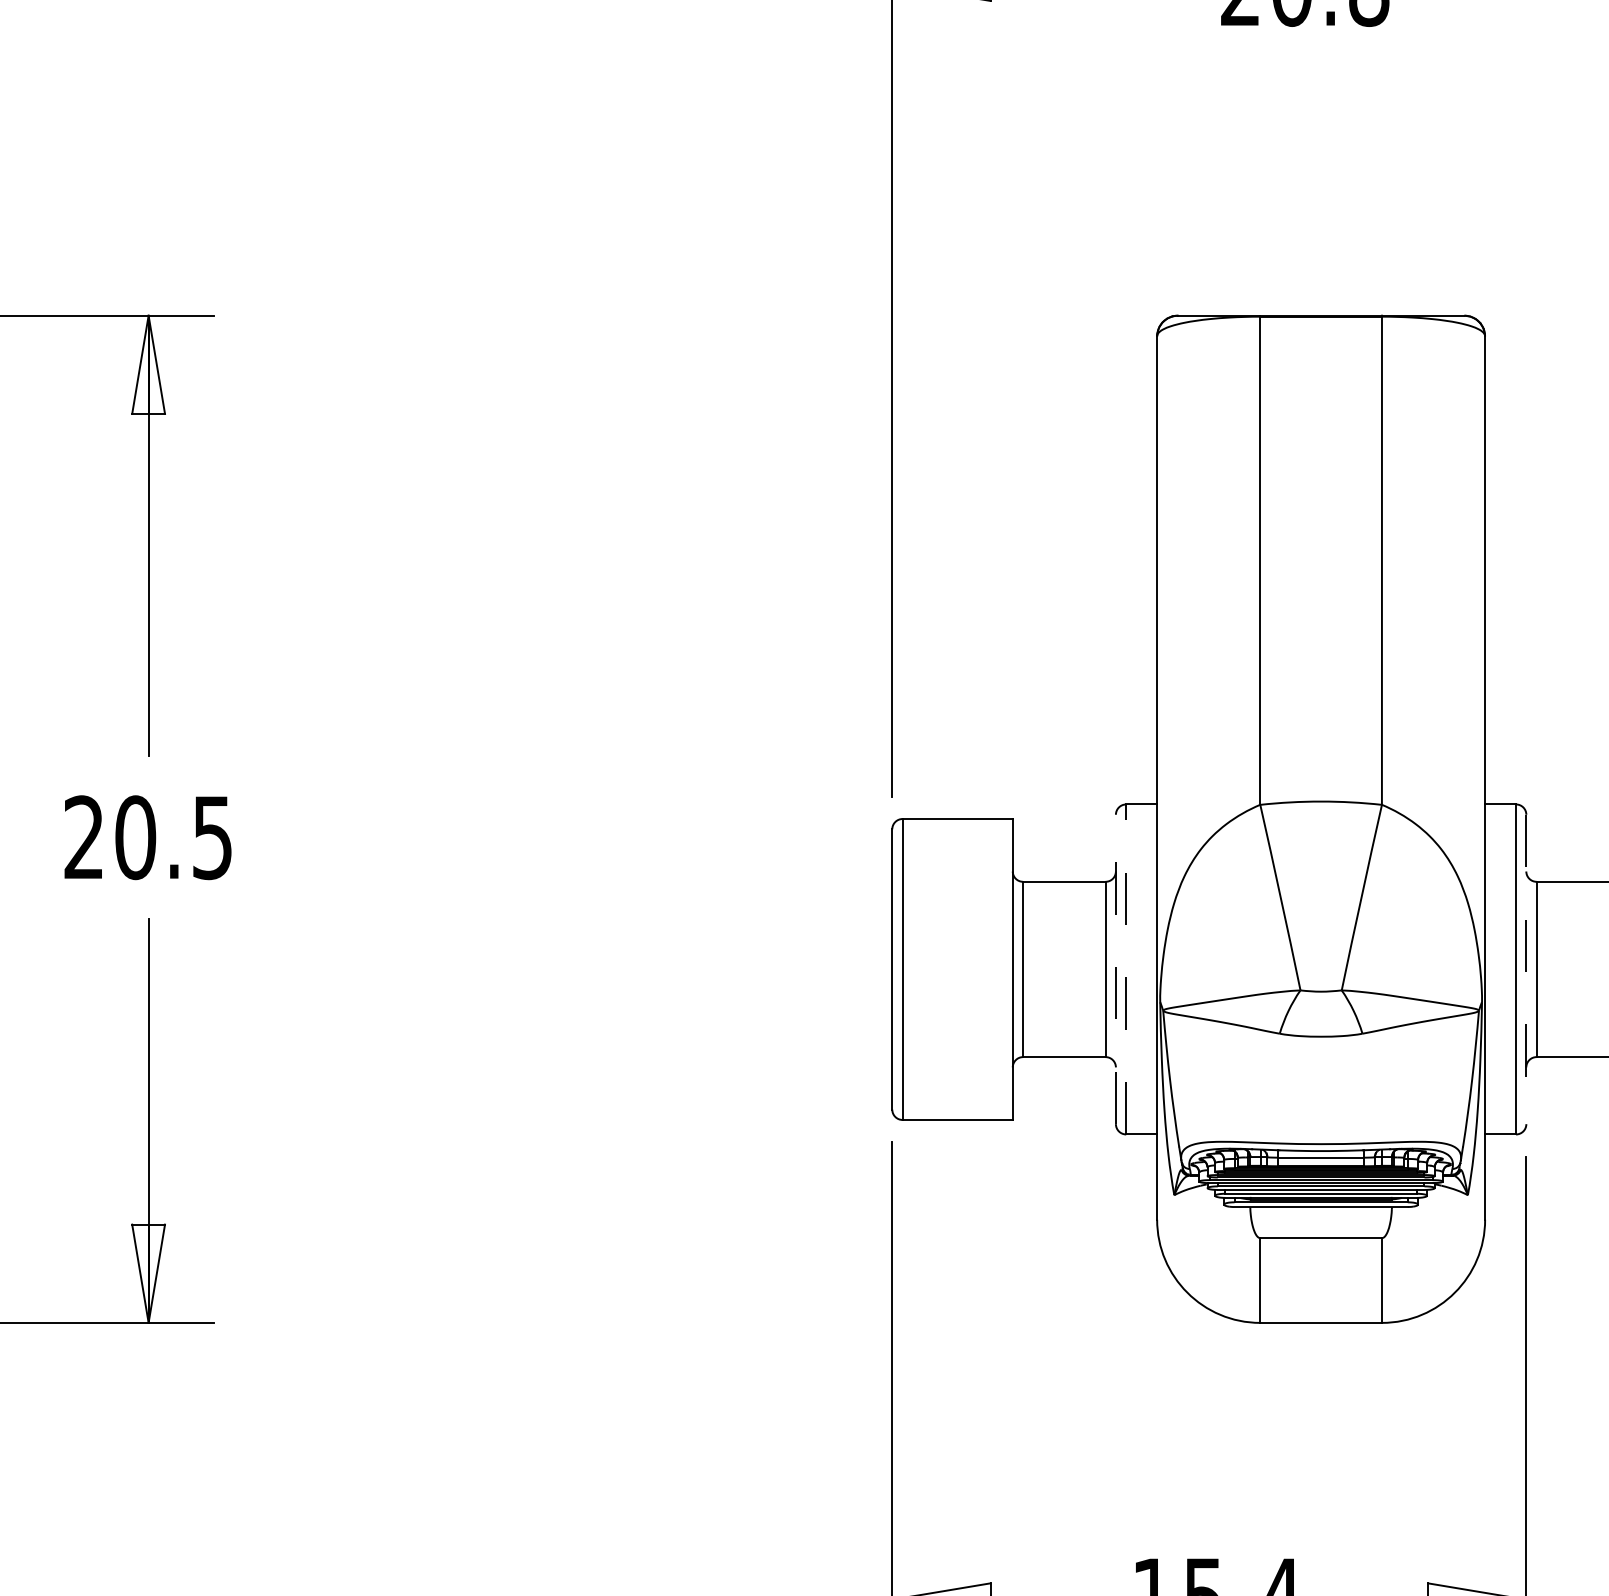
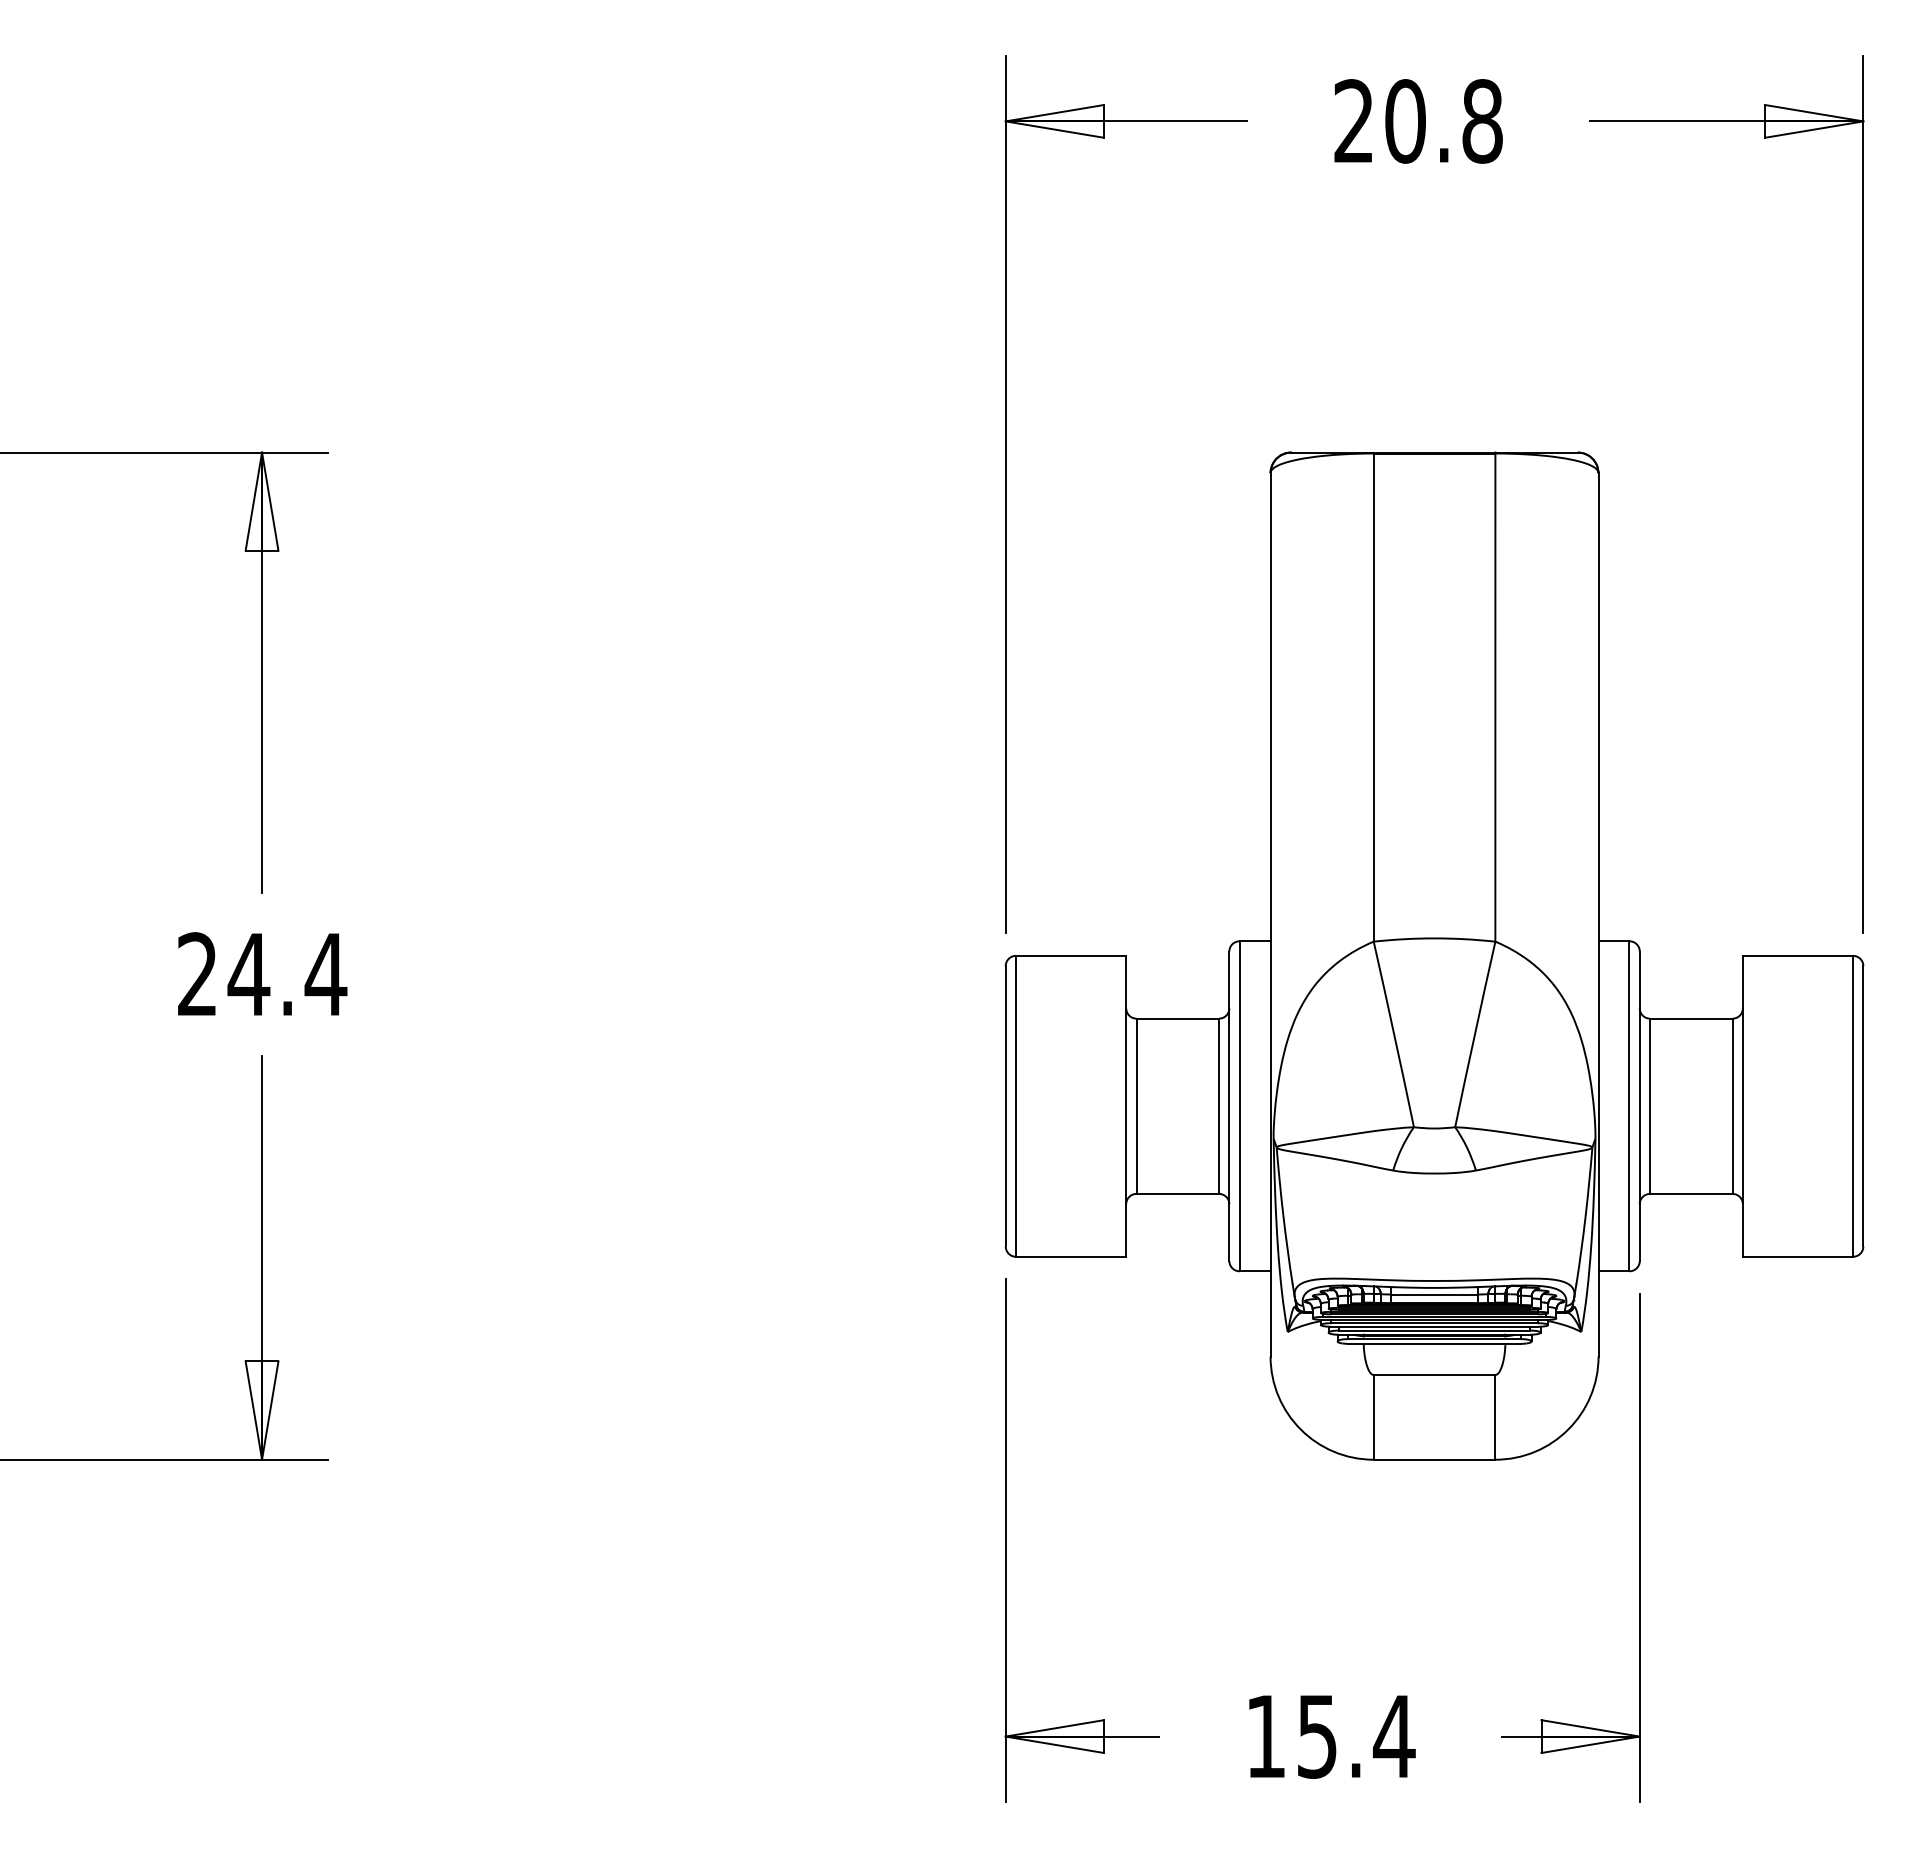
text: (174, 837) -> (287, 974), 20.5 -> 24.4
line: (1126, 968) -> (1239, 1105), dashed -> solid
line: (1116, 969) -> (1229, 1106), dashed -> solid
line: (1526, 969) -> (1639, 1106), dashed -> solid

